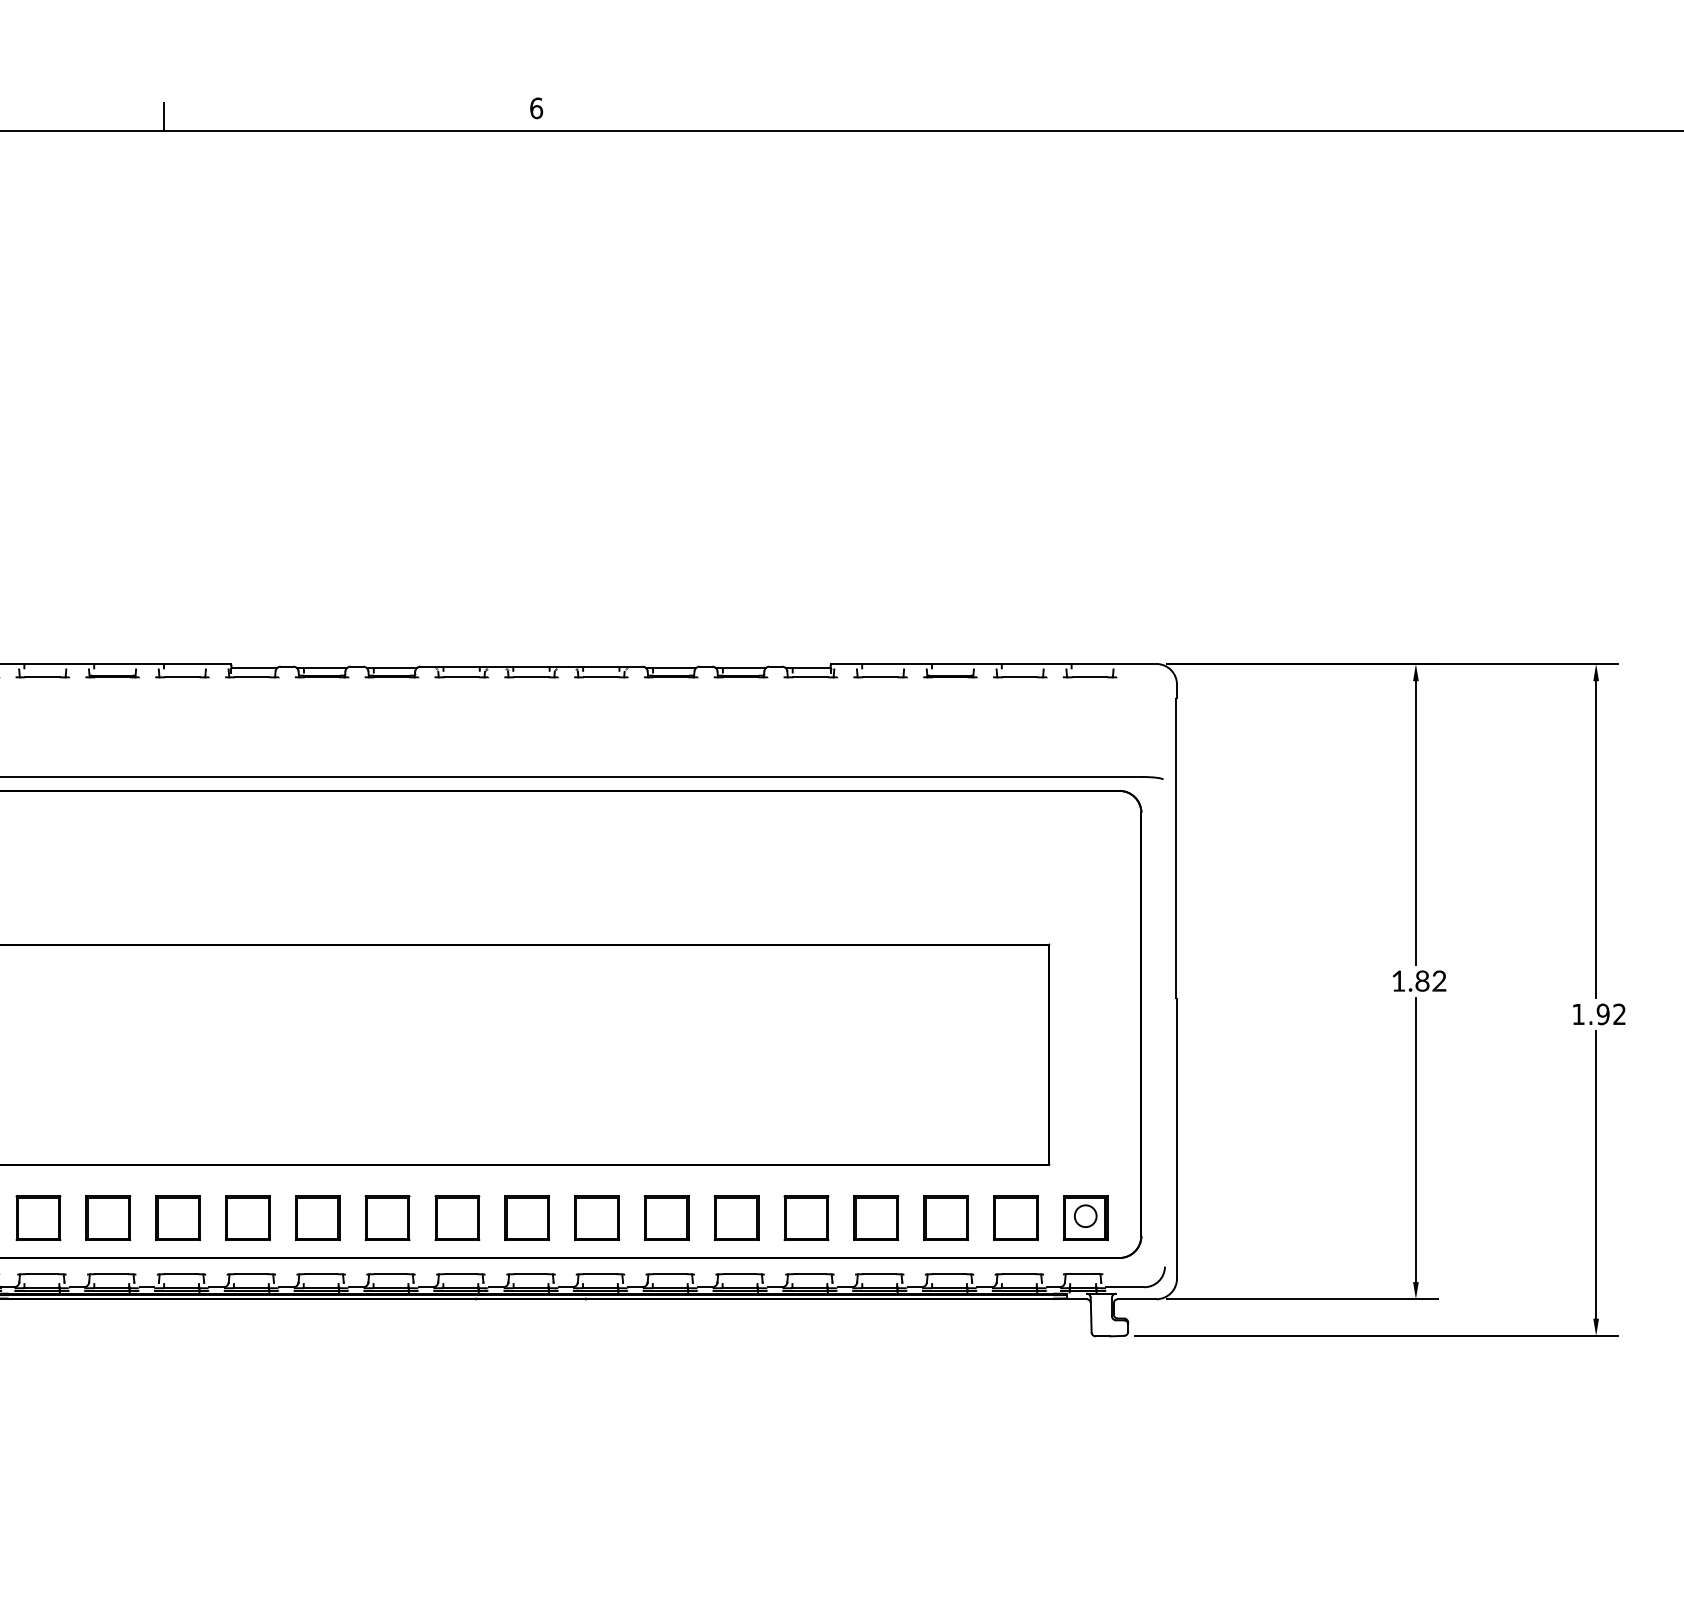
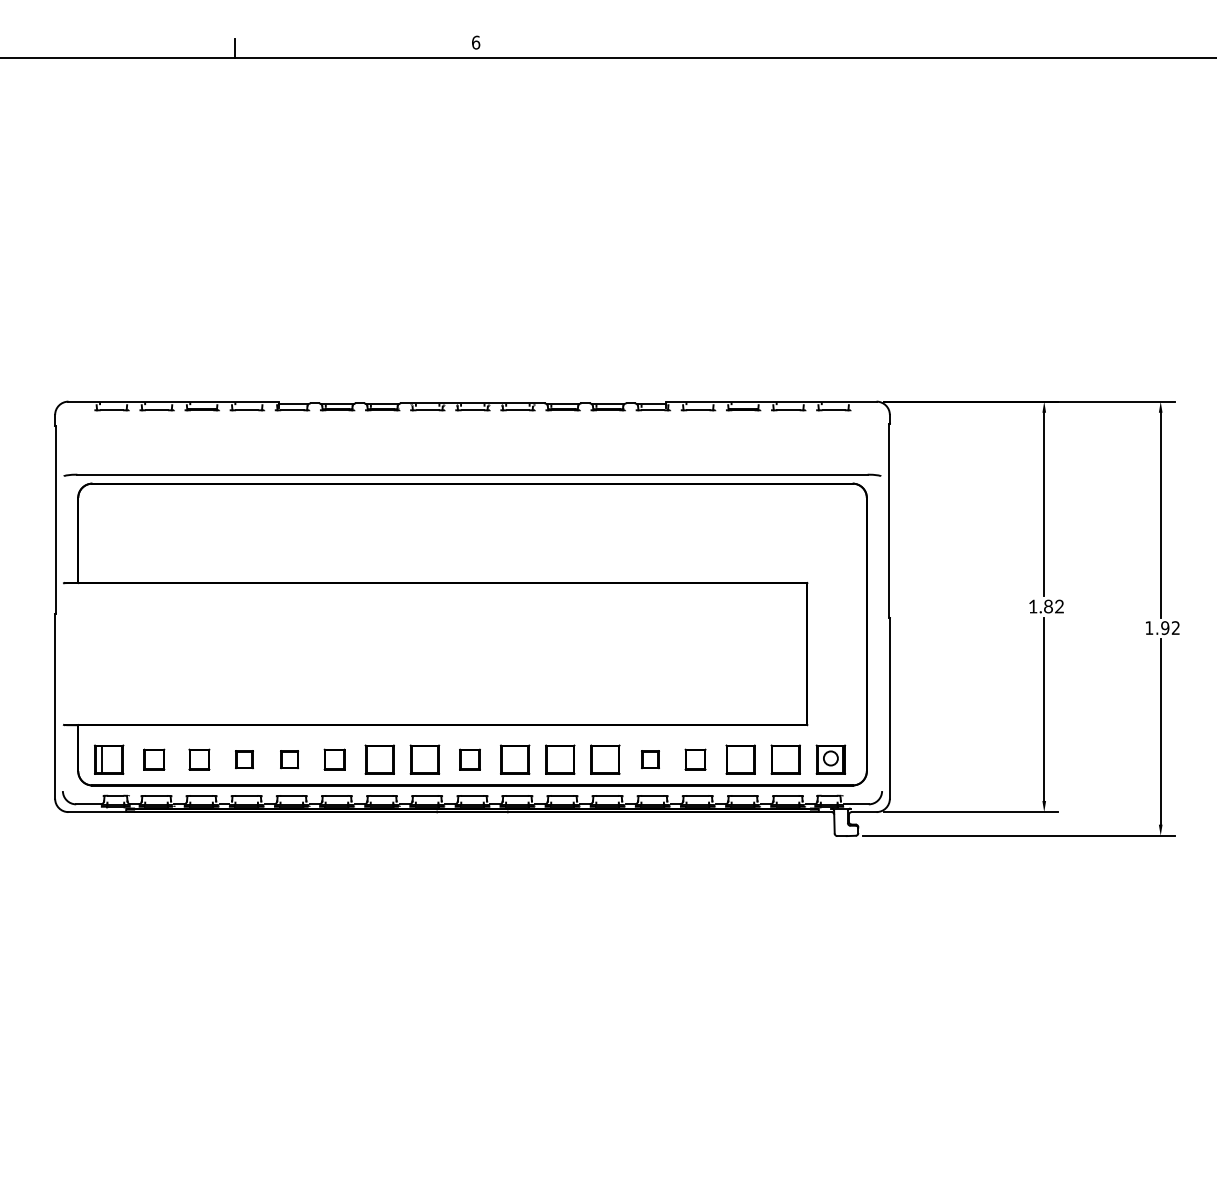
part: (38, 1217) -> (154, 759), size x0.7
part: (108, 1217) -> (199, 759), size x0.7
part: (178, 1217) -> (244, 759), size x0.6
part: (247, 1217) -> (289, 759), size x0.6
part: (317, 1217) -> (334, 759), size x0.7
part: (526, 1217) -> (469, 759), size x0.7
part: (806, 1217) -> (650, 759), size x0.6
part: (876, 1217) -> (695, 759), size x0.7

